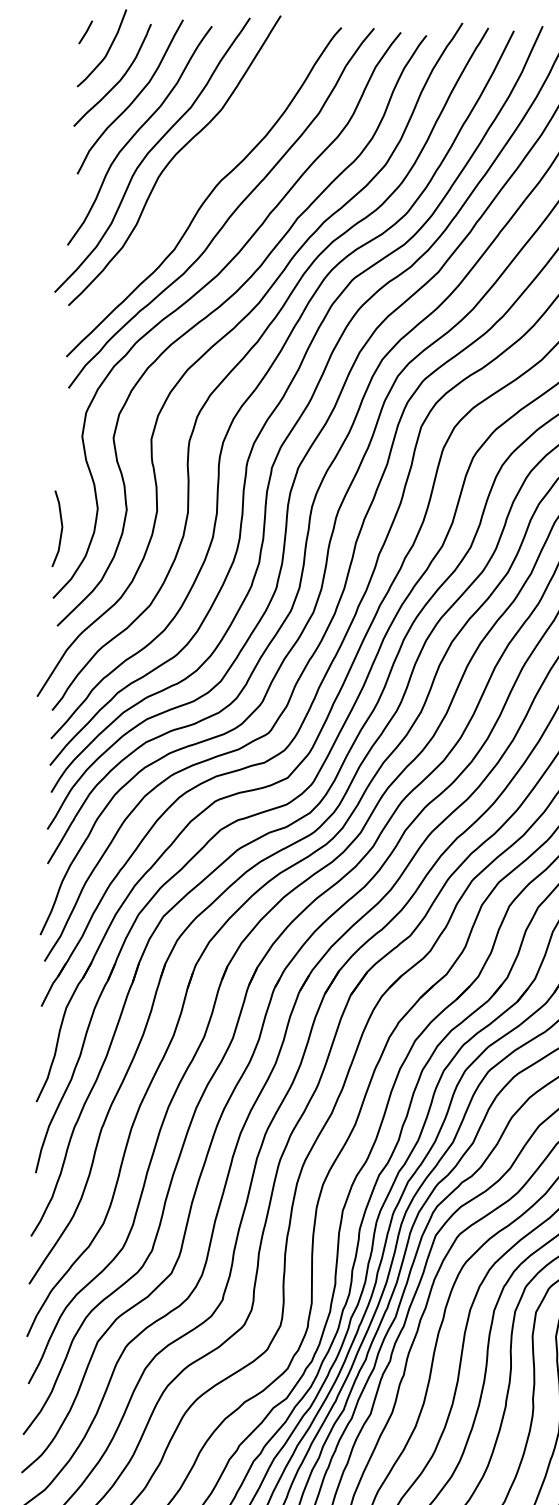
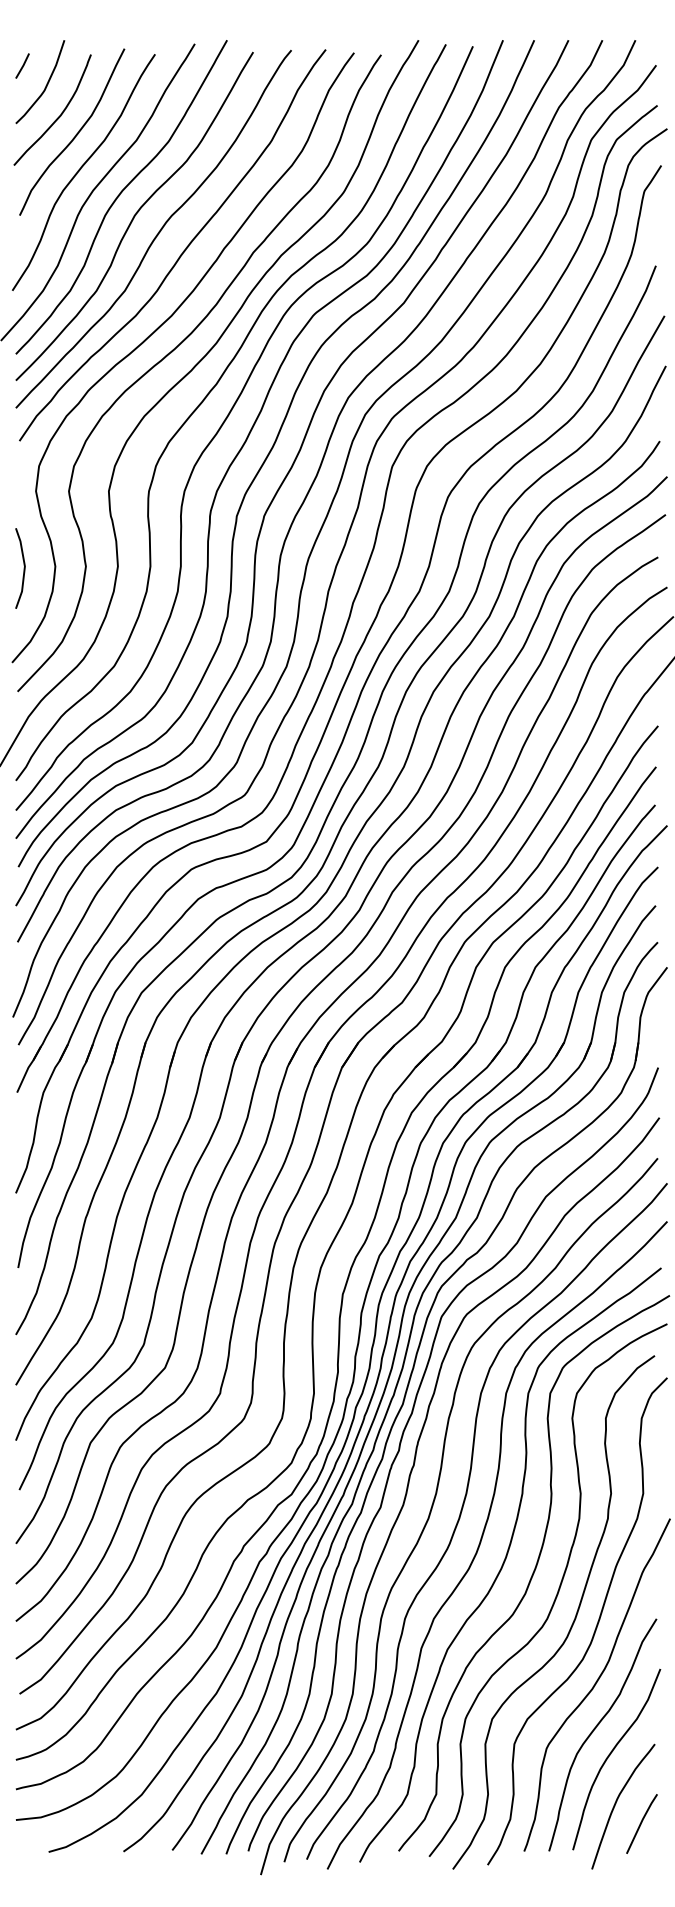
curve: (186, 178) -> (134, 215), added
line: (60, 529) -> (23, 568), moved

